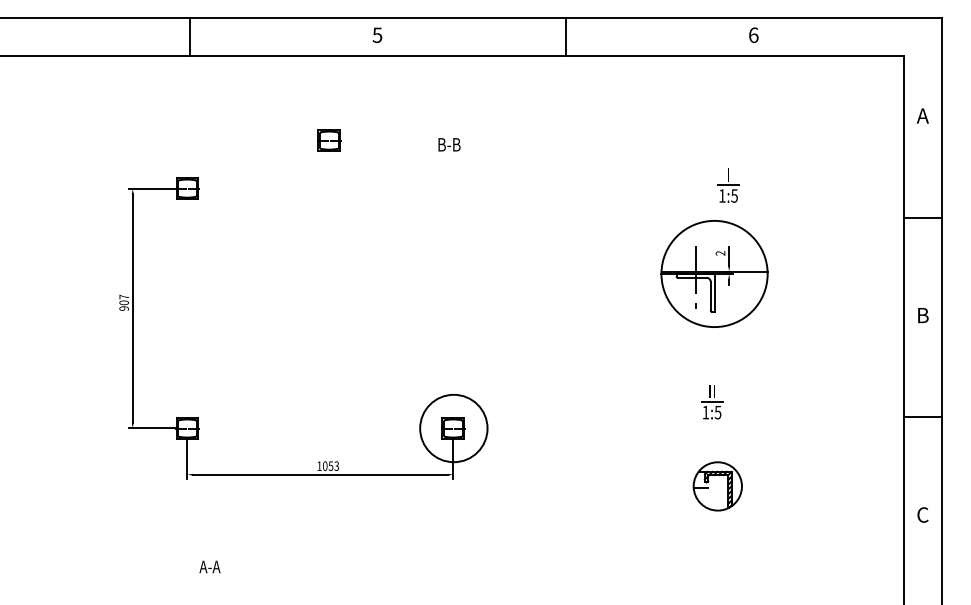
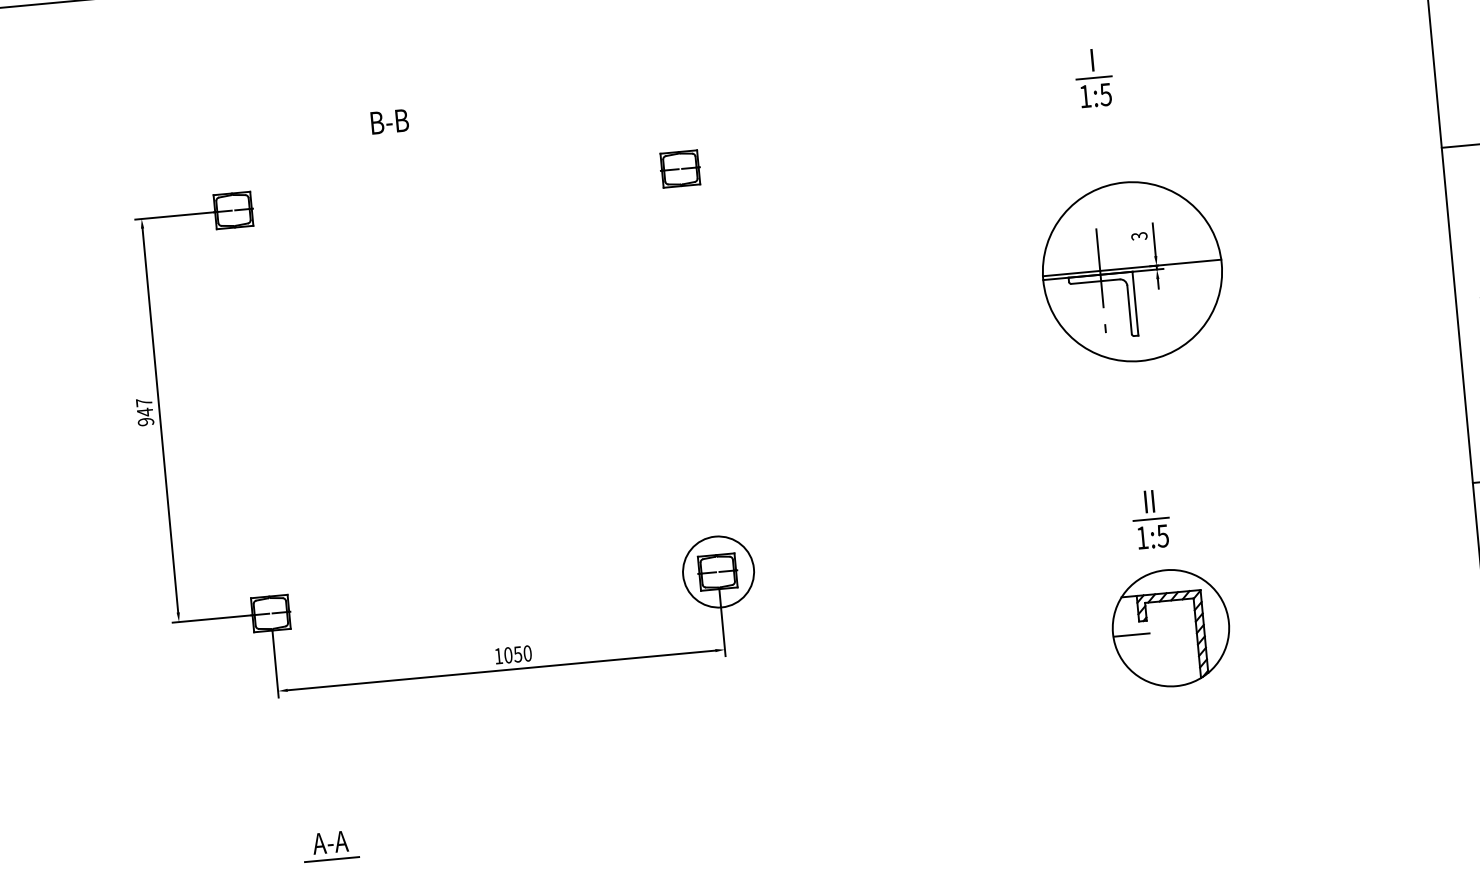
part: (329, 140) -> (680, 168), moved
text: (449, 144) -> (389, 121), moved
part: (728, 185) -> (1094, 77), moved
text: (721, 253) -> (1140, 236), 2 -> 3
text: (123, 302) -> (143, 411), 907 -> 947
part: (712, 402) -> (1152, 519), moved
circle: (453, 428) -> (717, 572), size x0.62
text: (336, 465) -> (527, 652), 1053 -> 1050
part: (717, 486) -> (1170, 628), size x1.43
line: (209, 577) -> (331, 860), added

